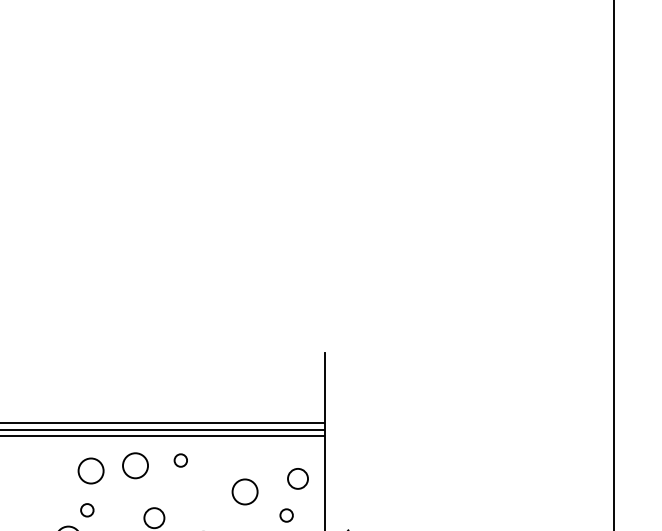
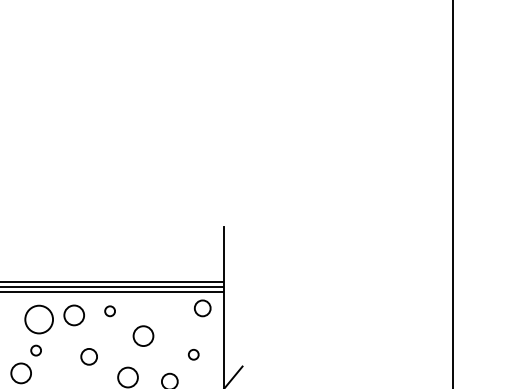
circle: (90, 470) -> (38, 319), size x1.4
circle: (297, 478) -> (202, 308), moved
circle: (244, 491) -> (143, 335), moved

